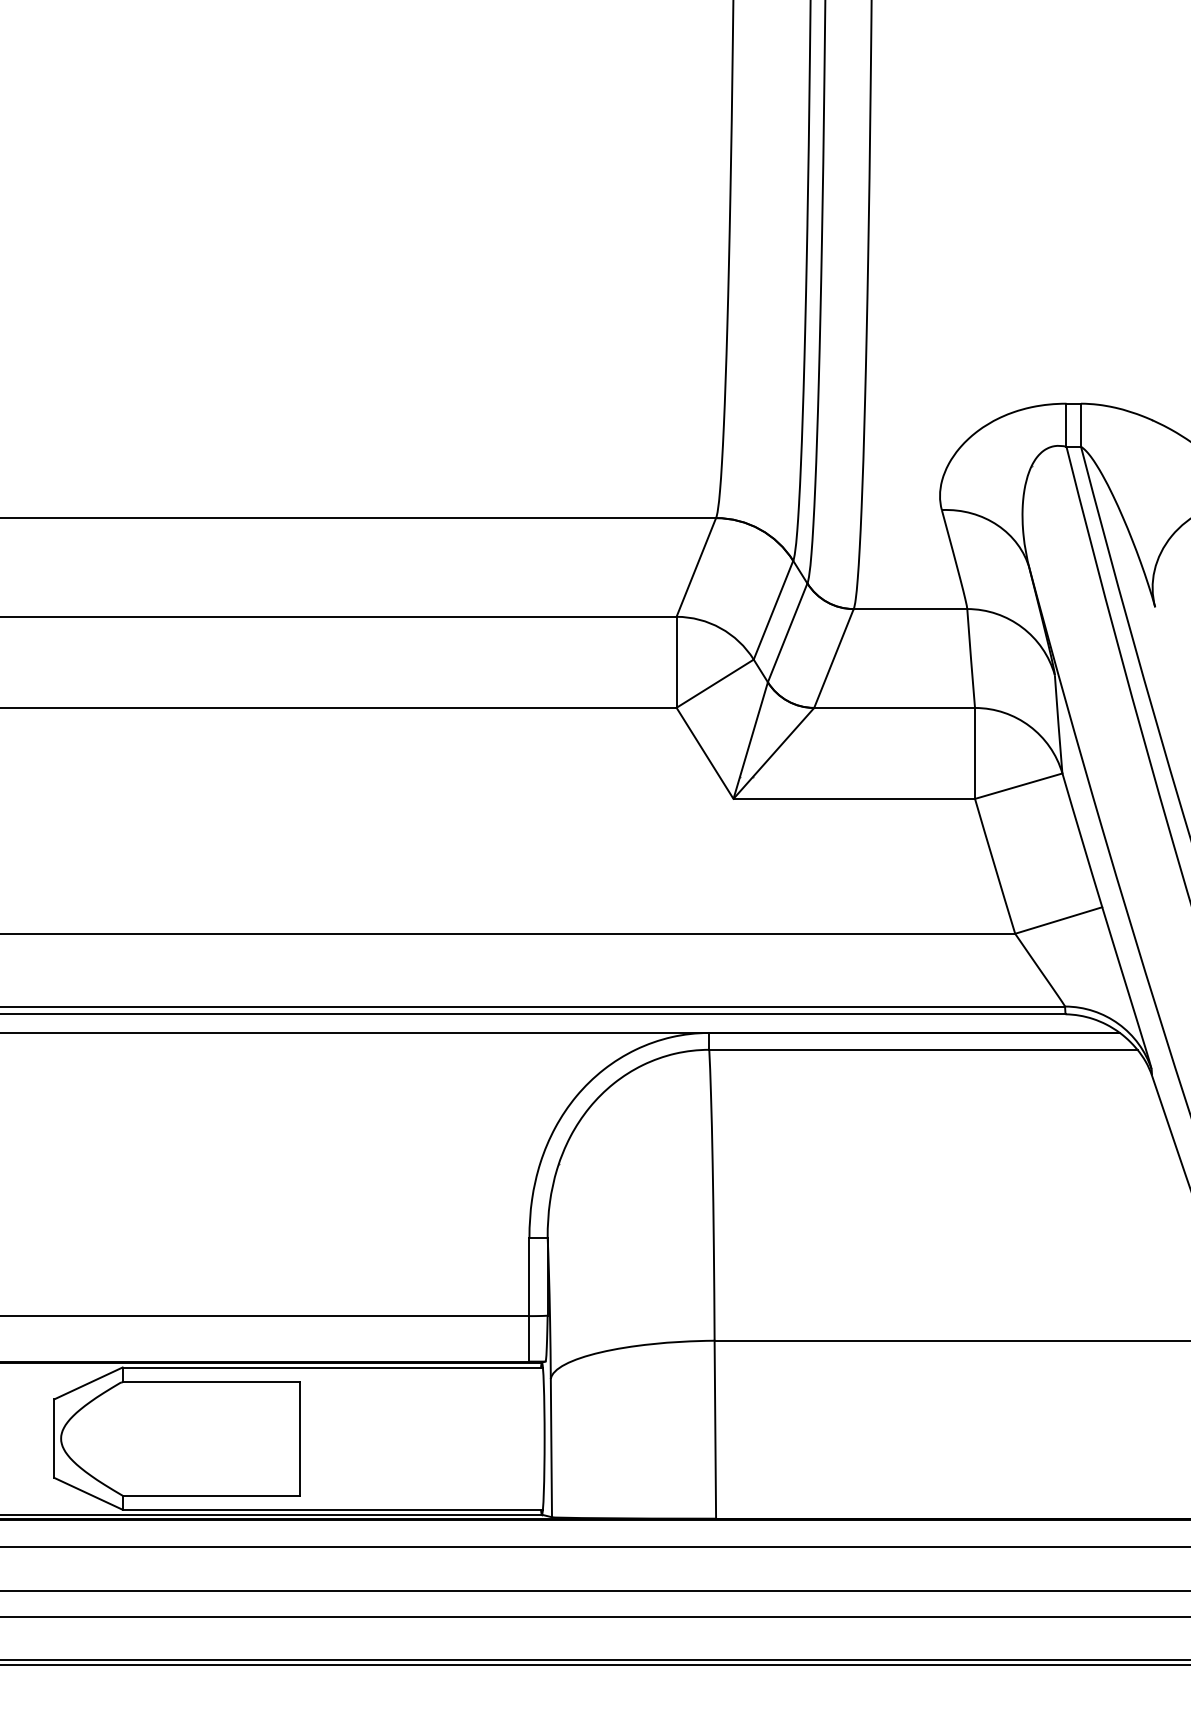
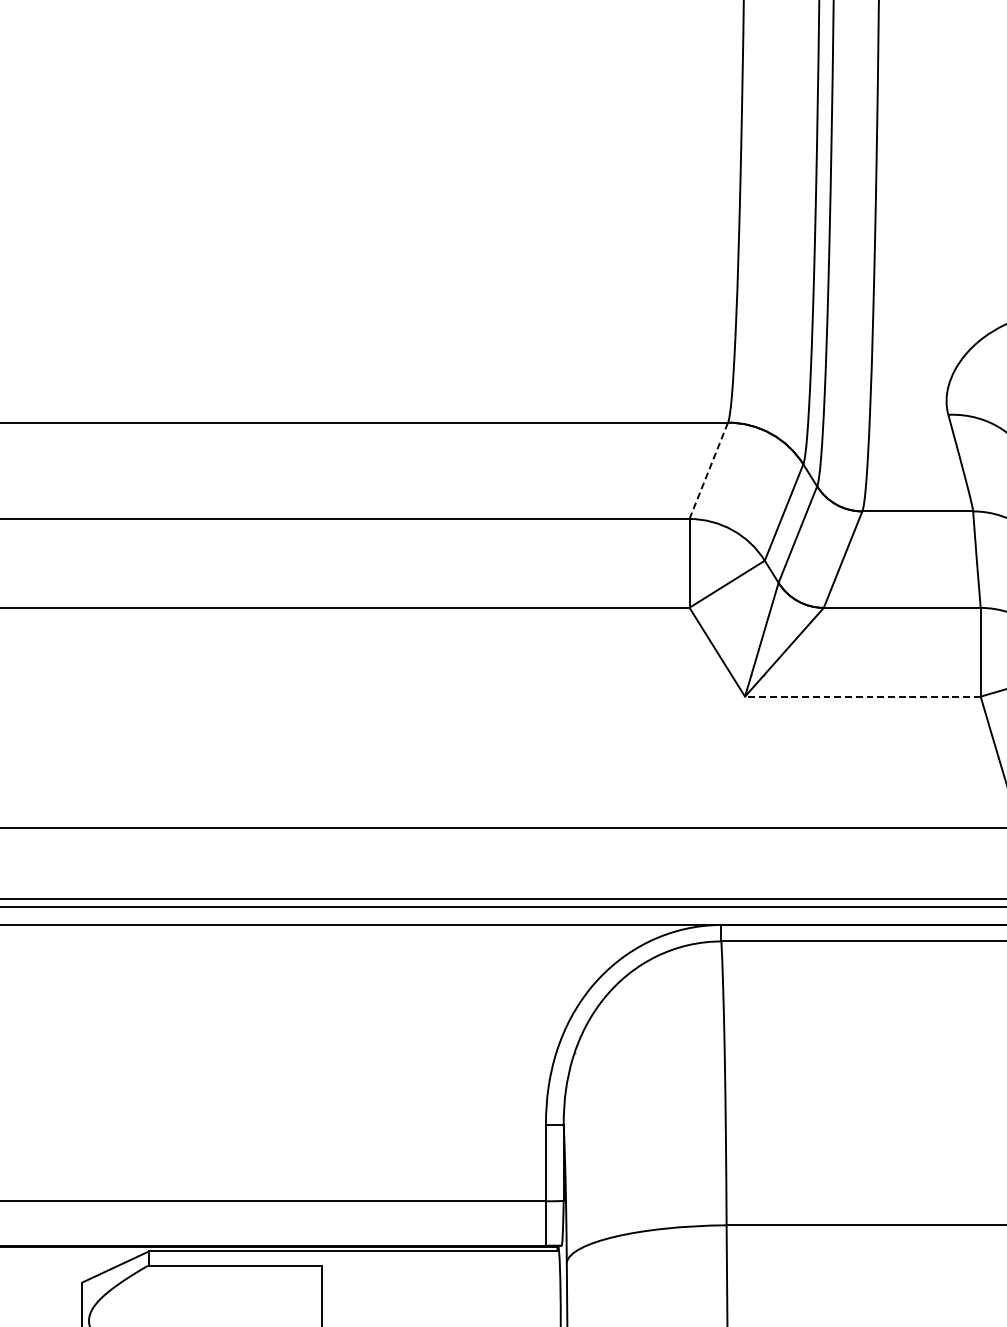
line: (696, 567) -> (708, 470), solid -> dashed
line: (854, 798) -> (863, 696), solid -> dashed

